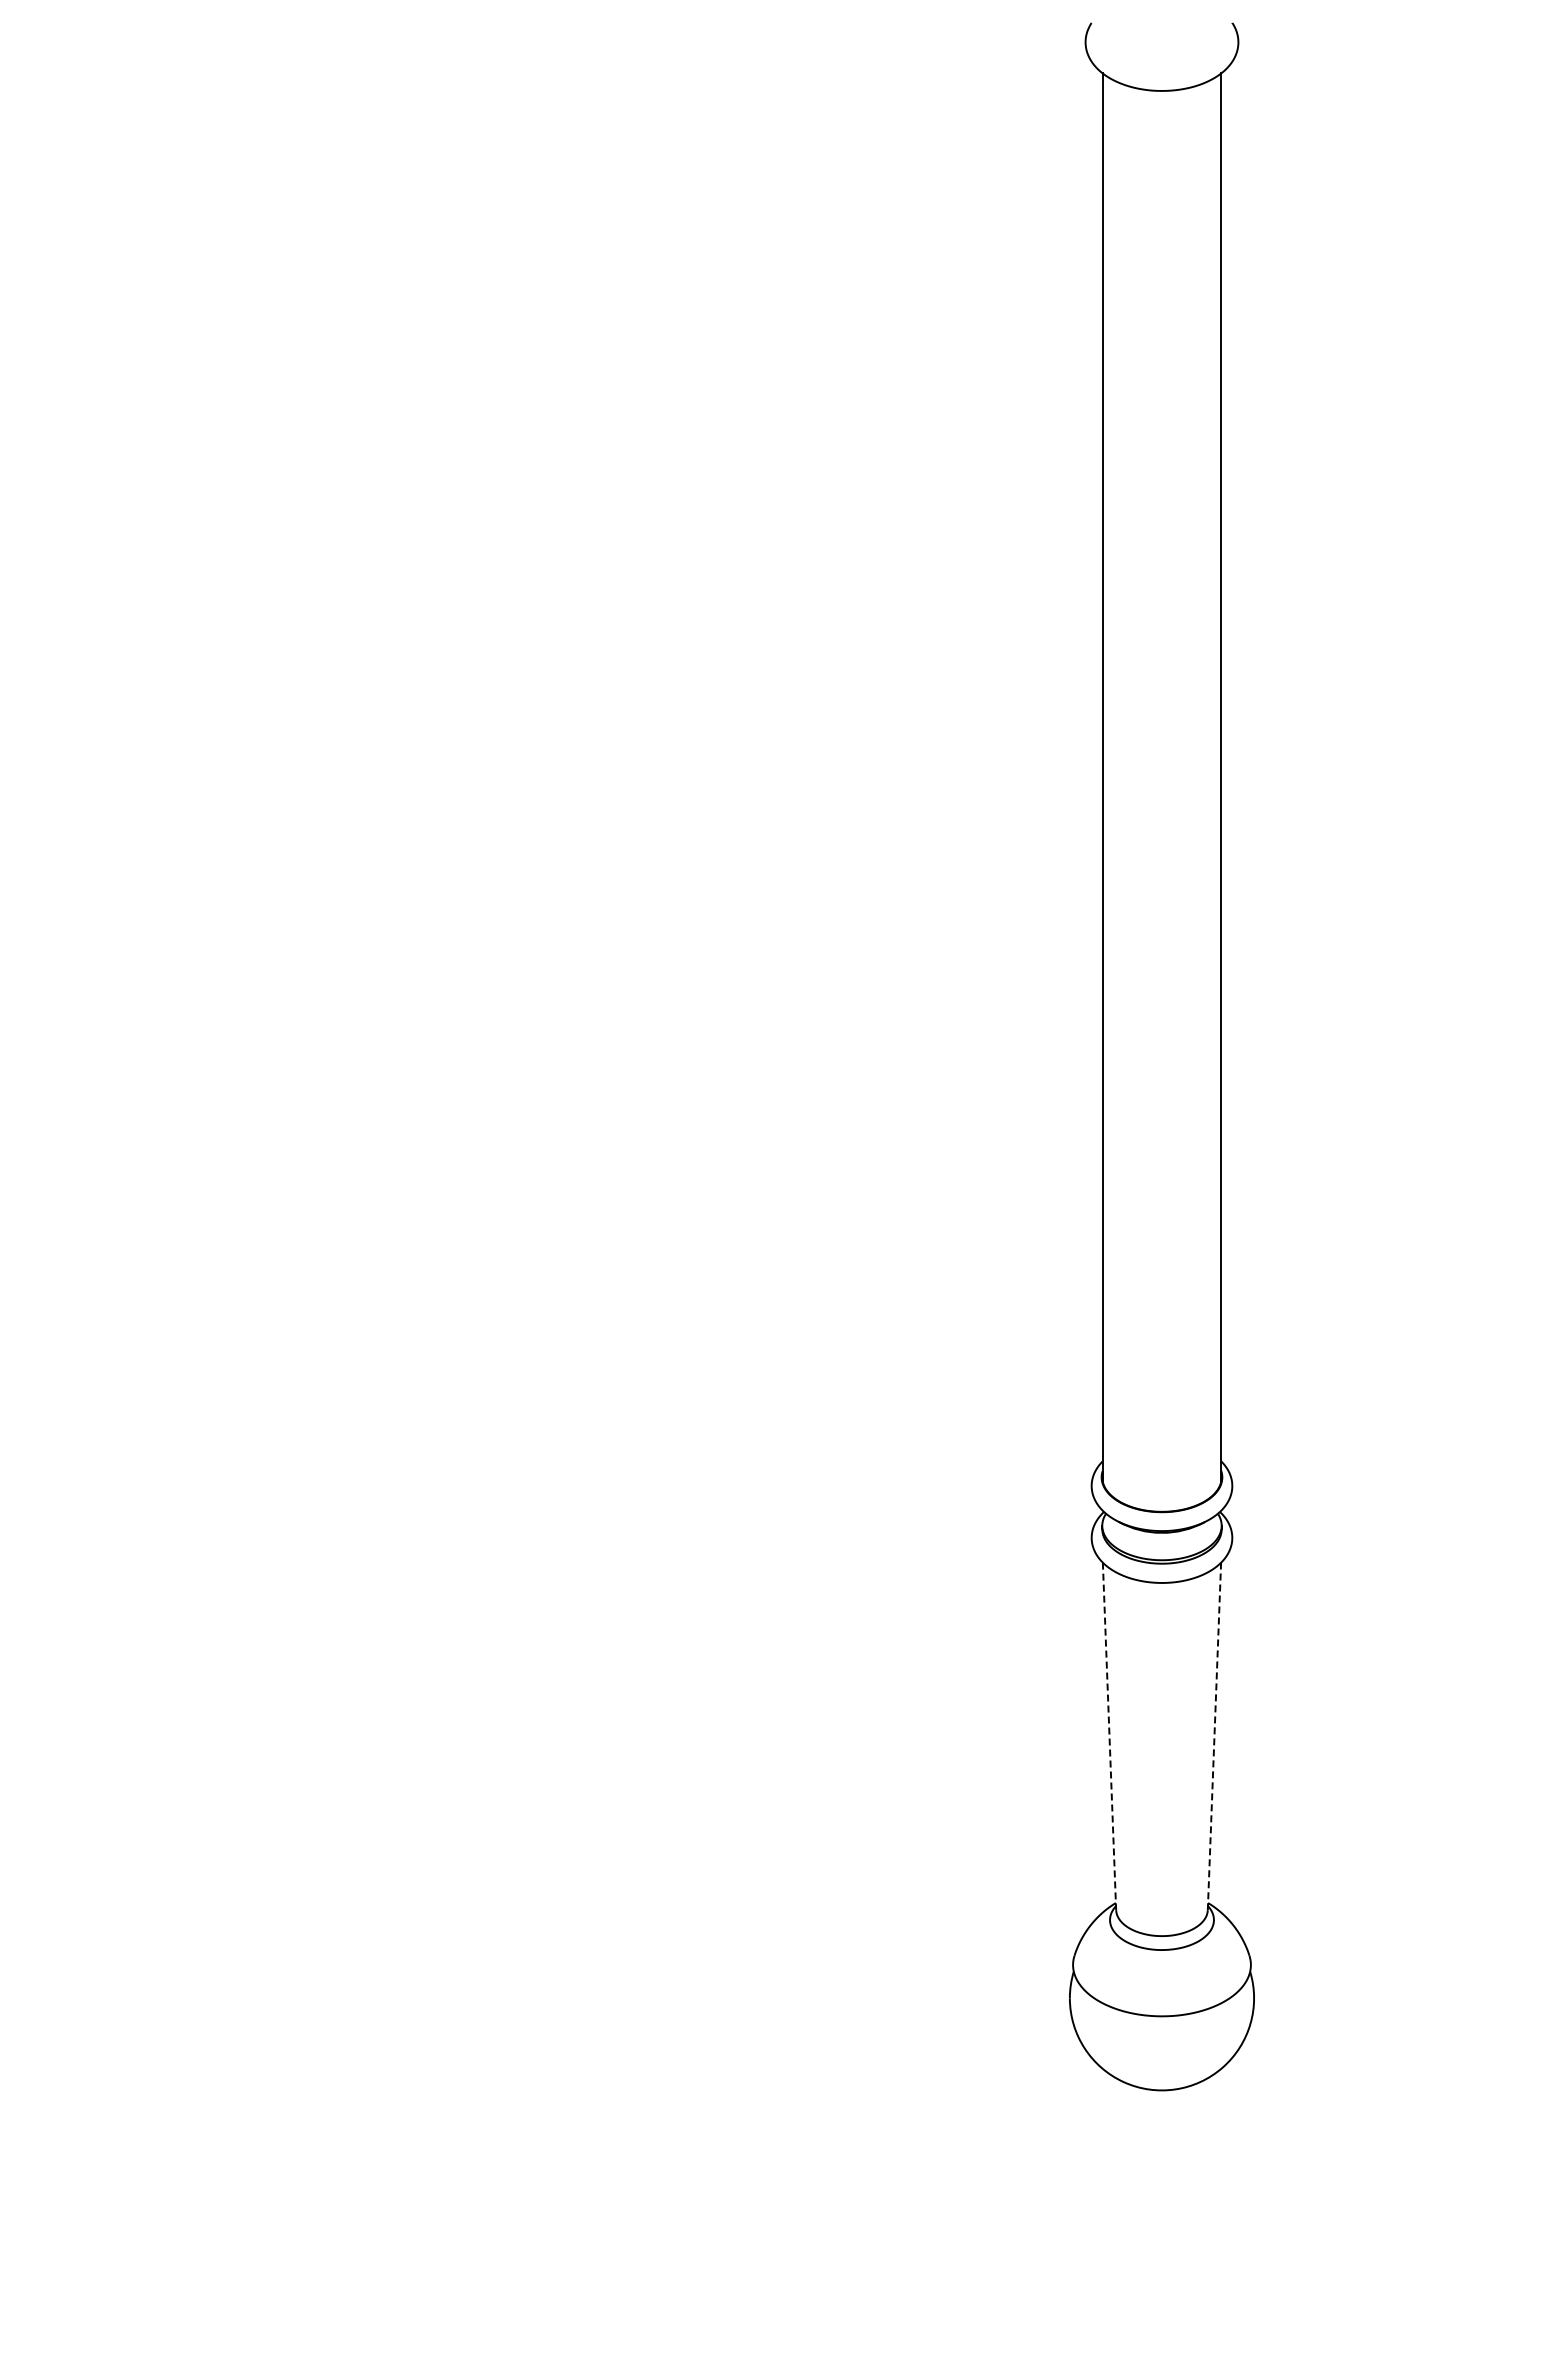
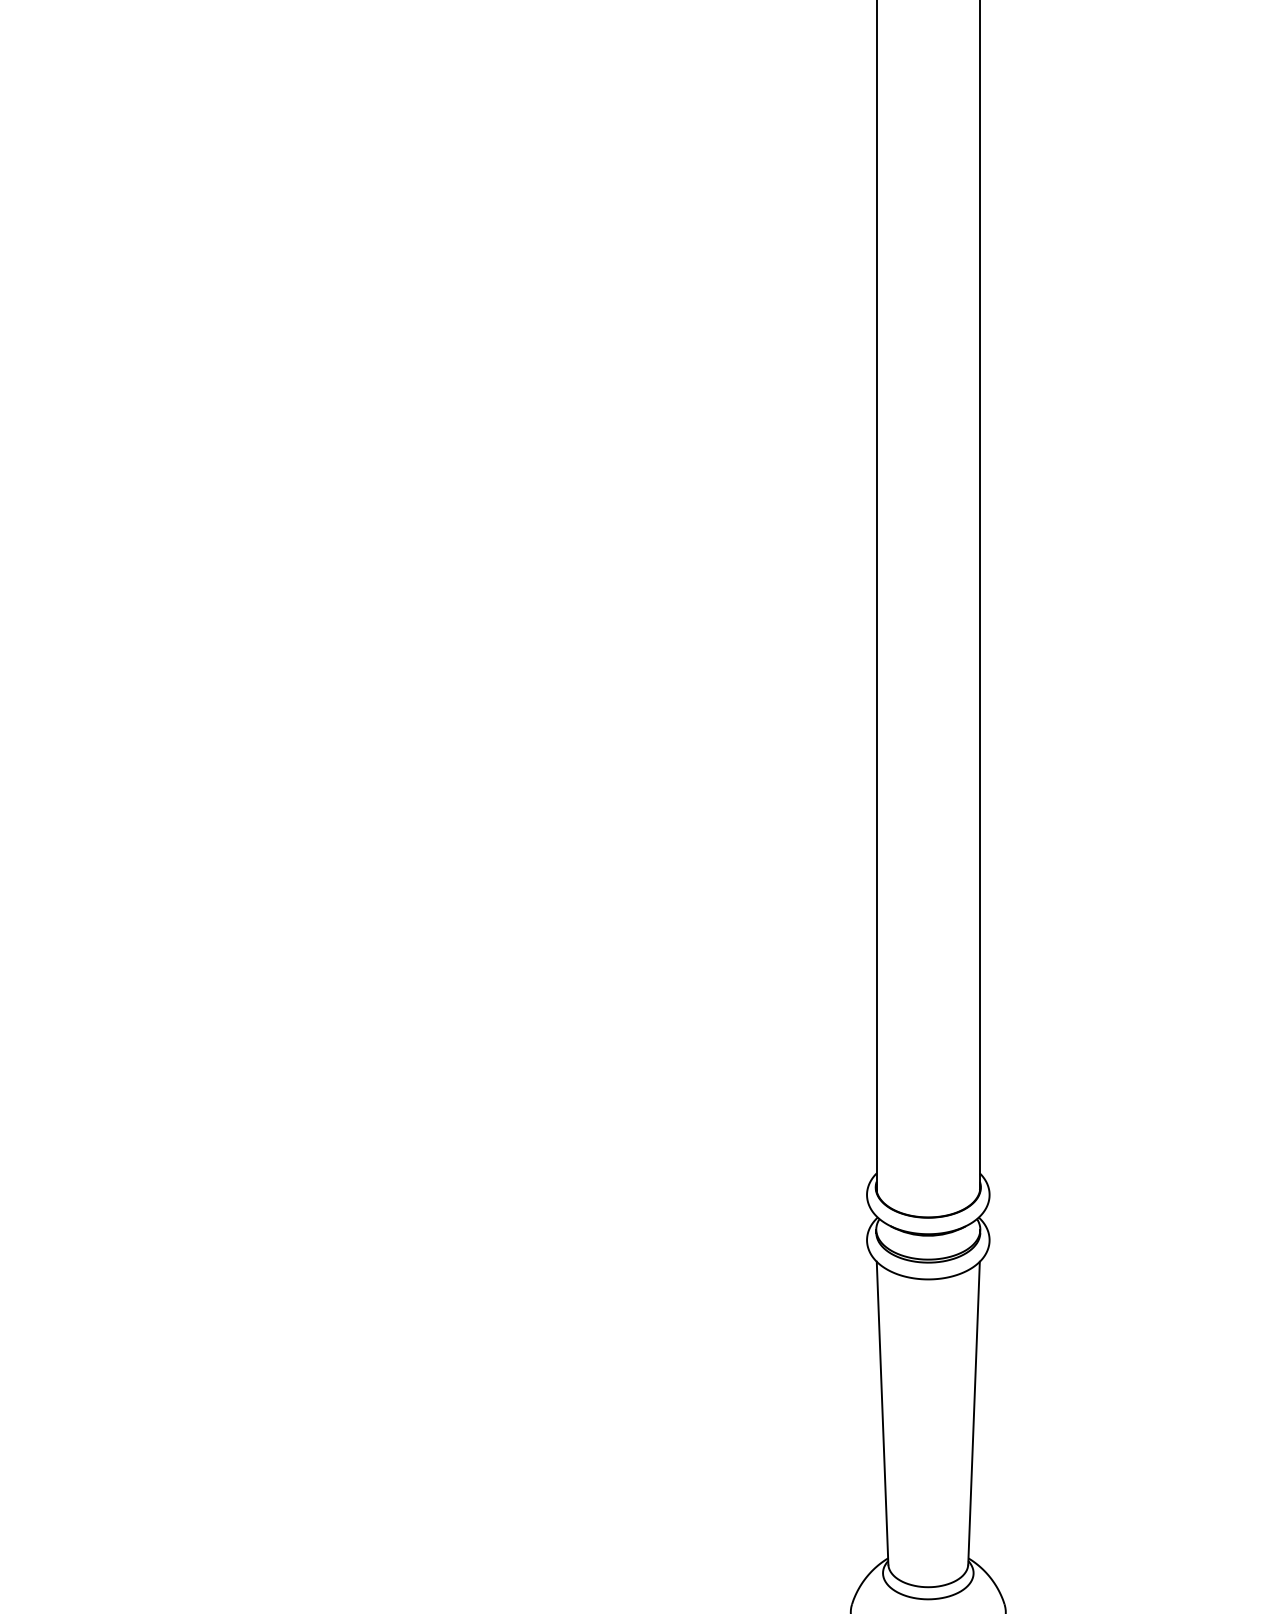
line: (1109, 1736) -> (882, 1413), dashed -> solid
line: (1214, 1736) -> (974, 1413), dashed -> solid

